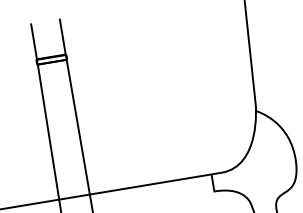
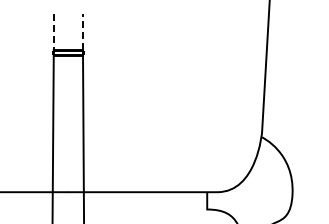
line: (62, 36) -> (82, 31), solid -> dashed
line: (33, 41) -> (53, 32), solid -> dashed

